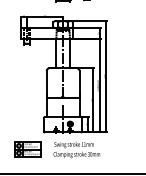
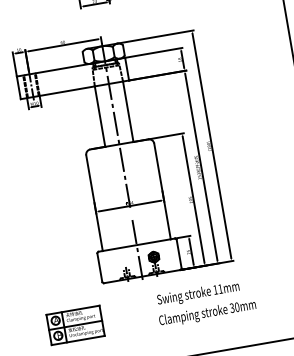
text: (76, 150) -> (205, 304), moved

